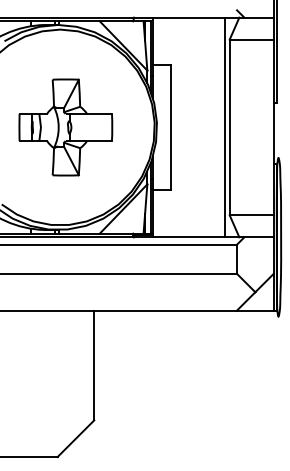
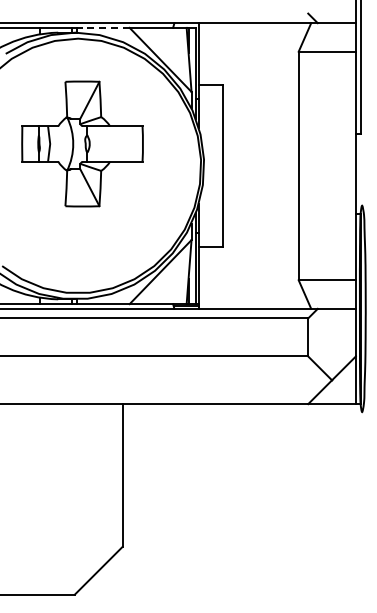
line: (79, 21) -> (103, 27), solid -> dashed
part: (65, 127) -> (82, 143), moved
line: (224, 127) -> (292, 165), removed

